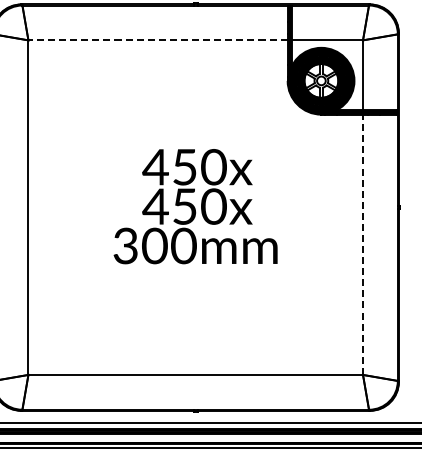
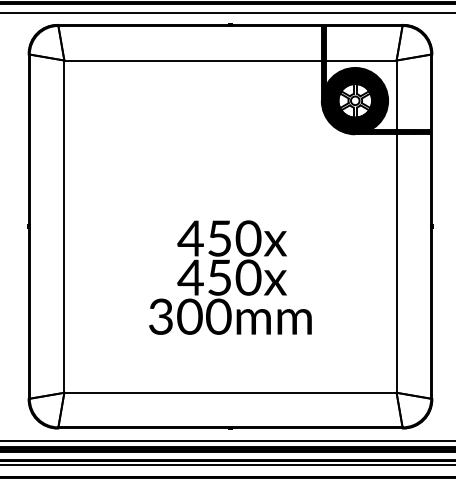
line: (158, 40) -> (193, 60), dashed -> solid
text: (195, 206) -> (230, 277), moved
line: (362, 244) -> (396, 263), dashed -> solid

